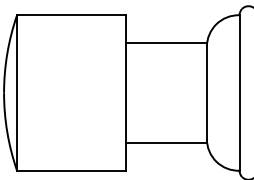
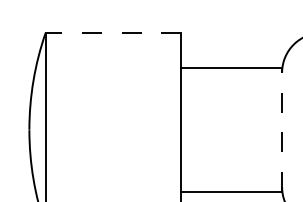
line: (70, 15) -> (112, 33), solid -> dashed
line: (206, 92) -> (281, 129), solid -> dashed

